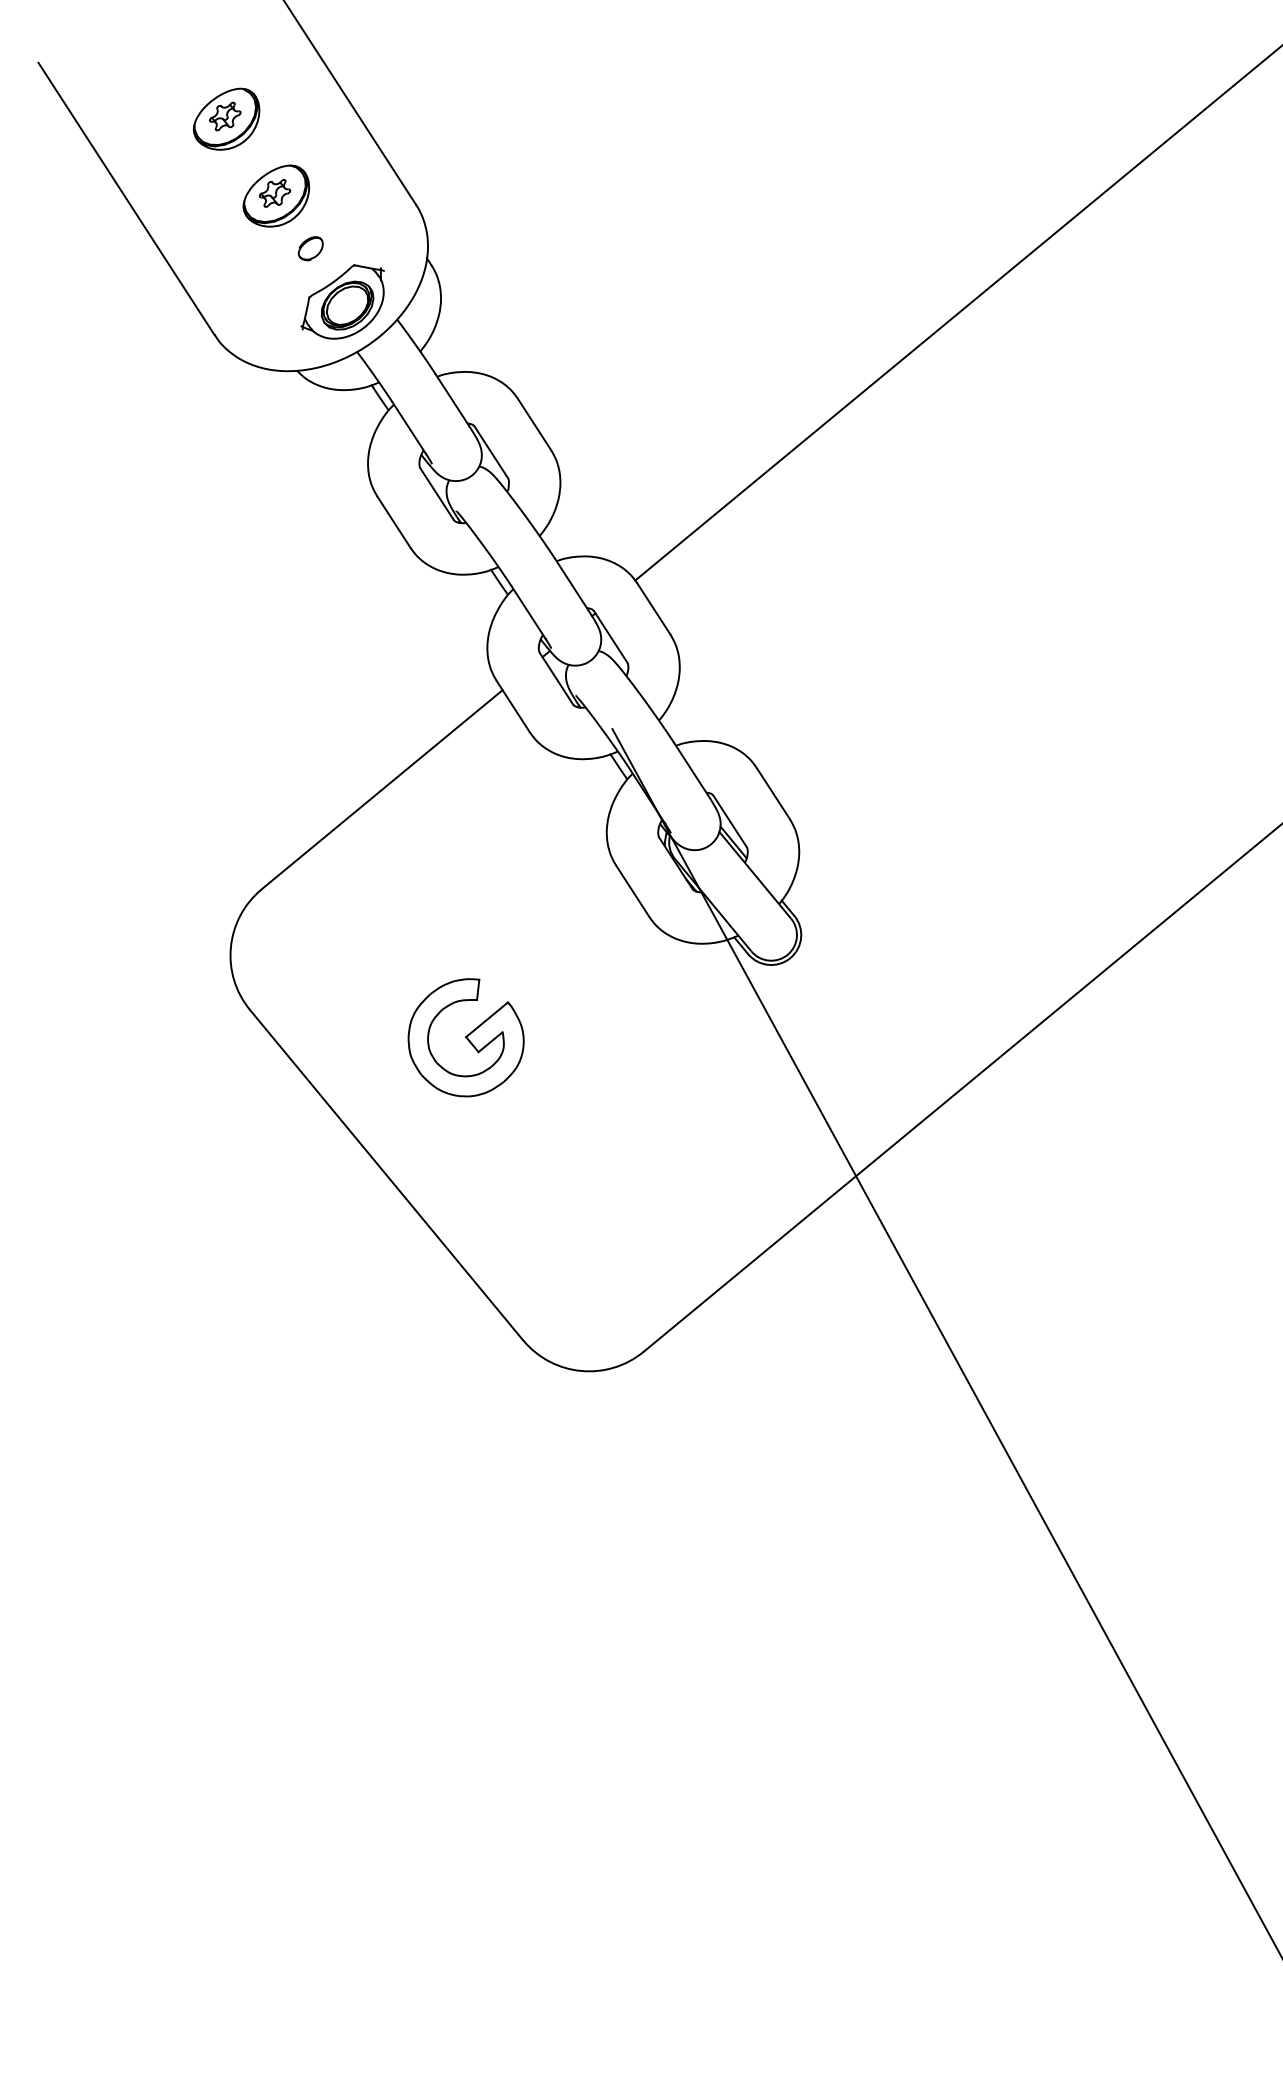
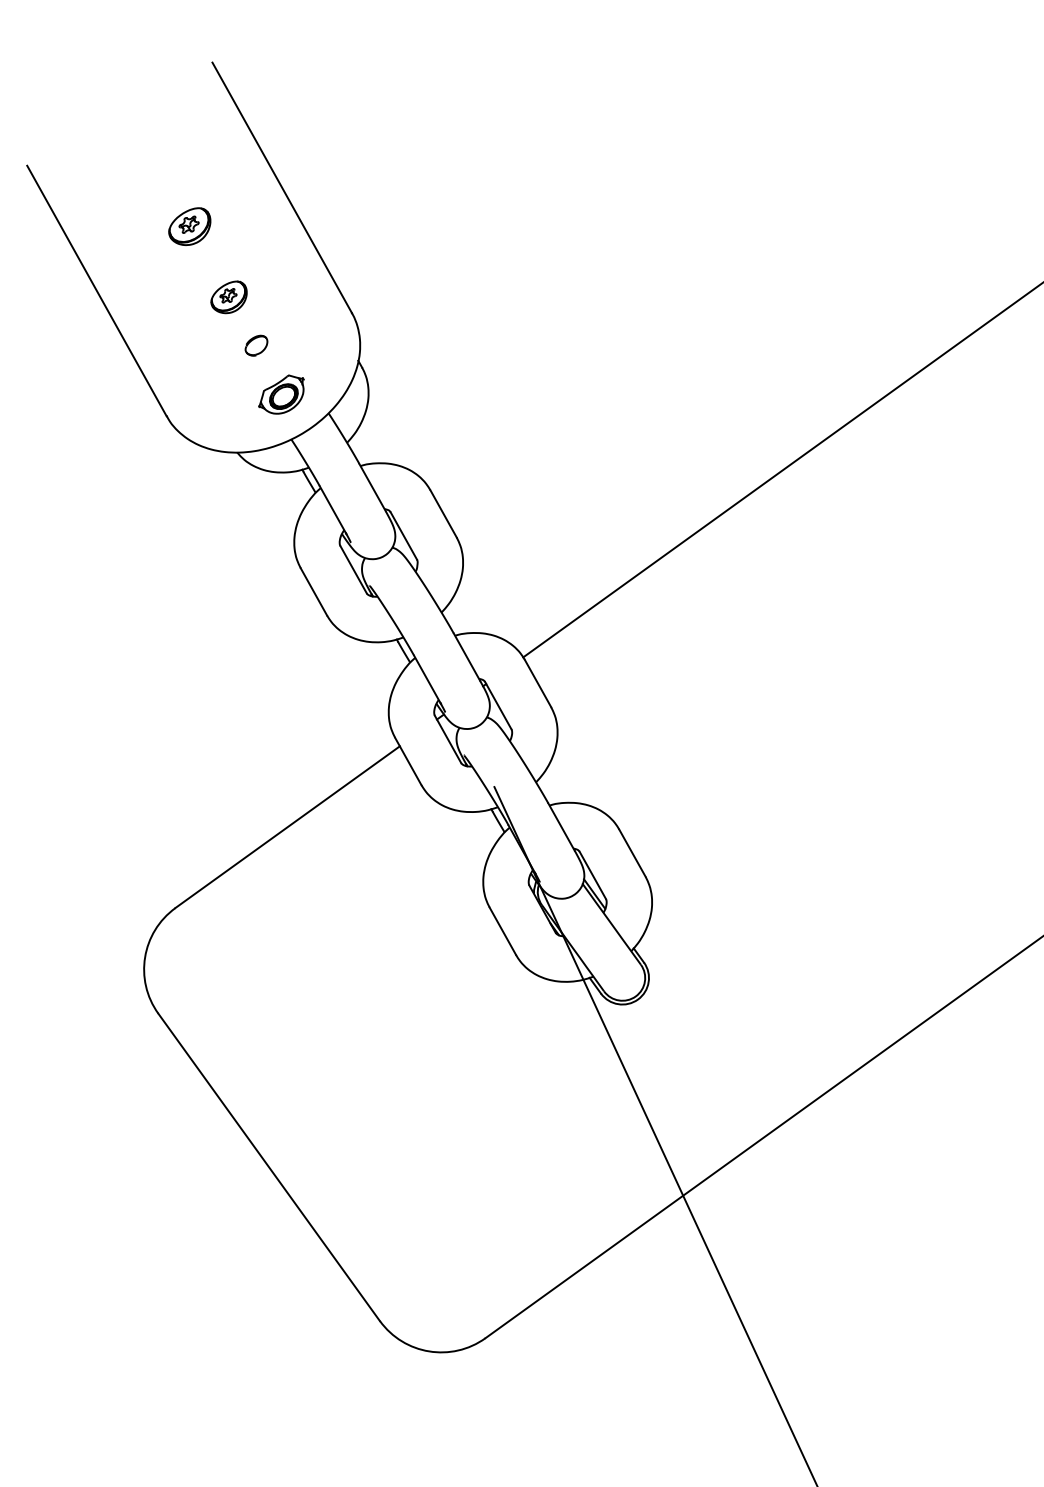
part: (226, 118) -> (189, 225), size x0.7
part: (275, 195) -> (228, 296), size x0.6
part: (342, 301) -> (281, 394), size x0.6
part: (465, 1037) -> (346, 1050), removed

